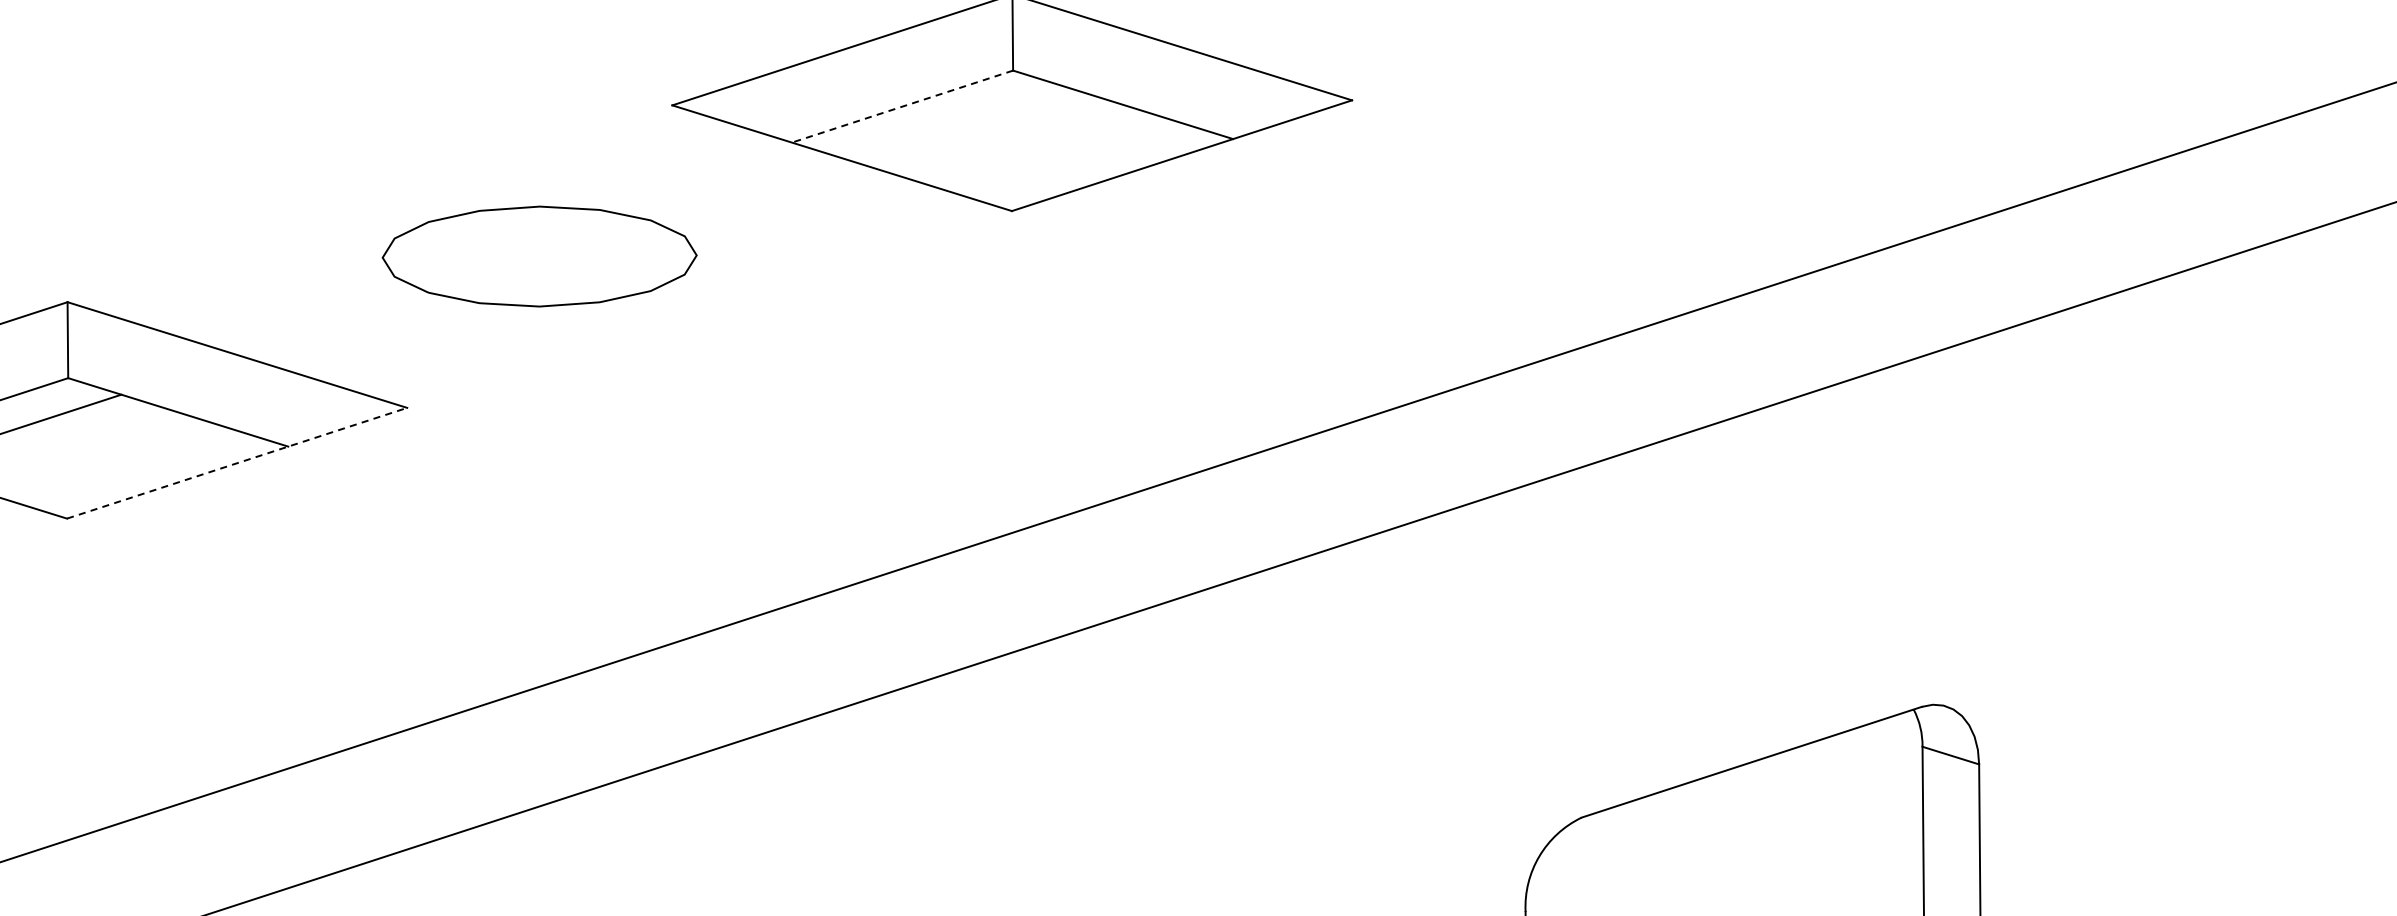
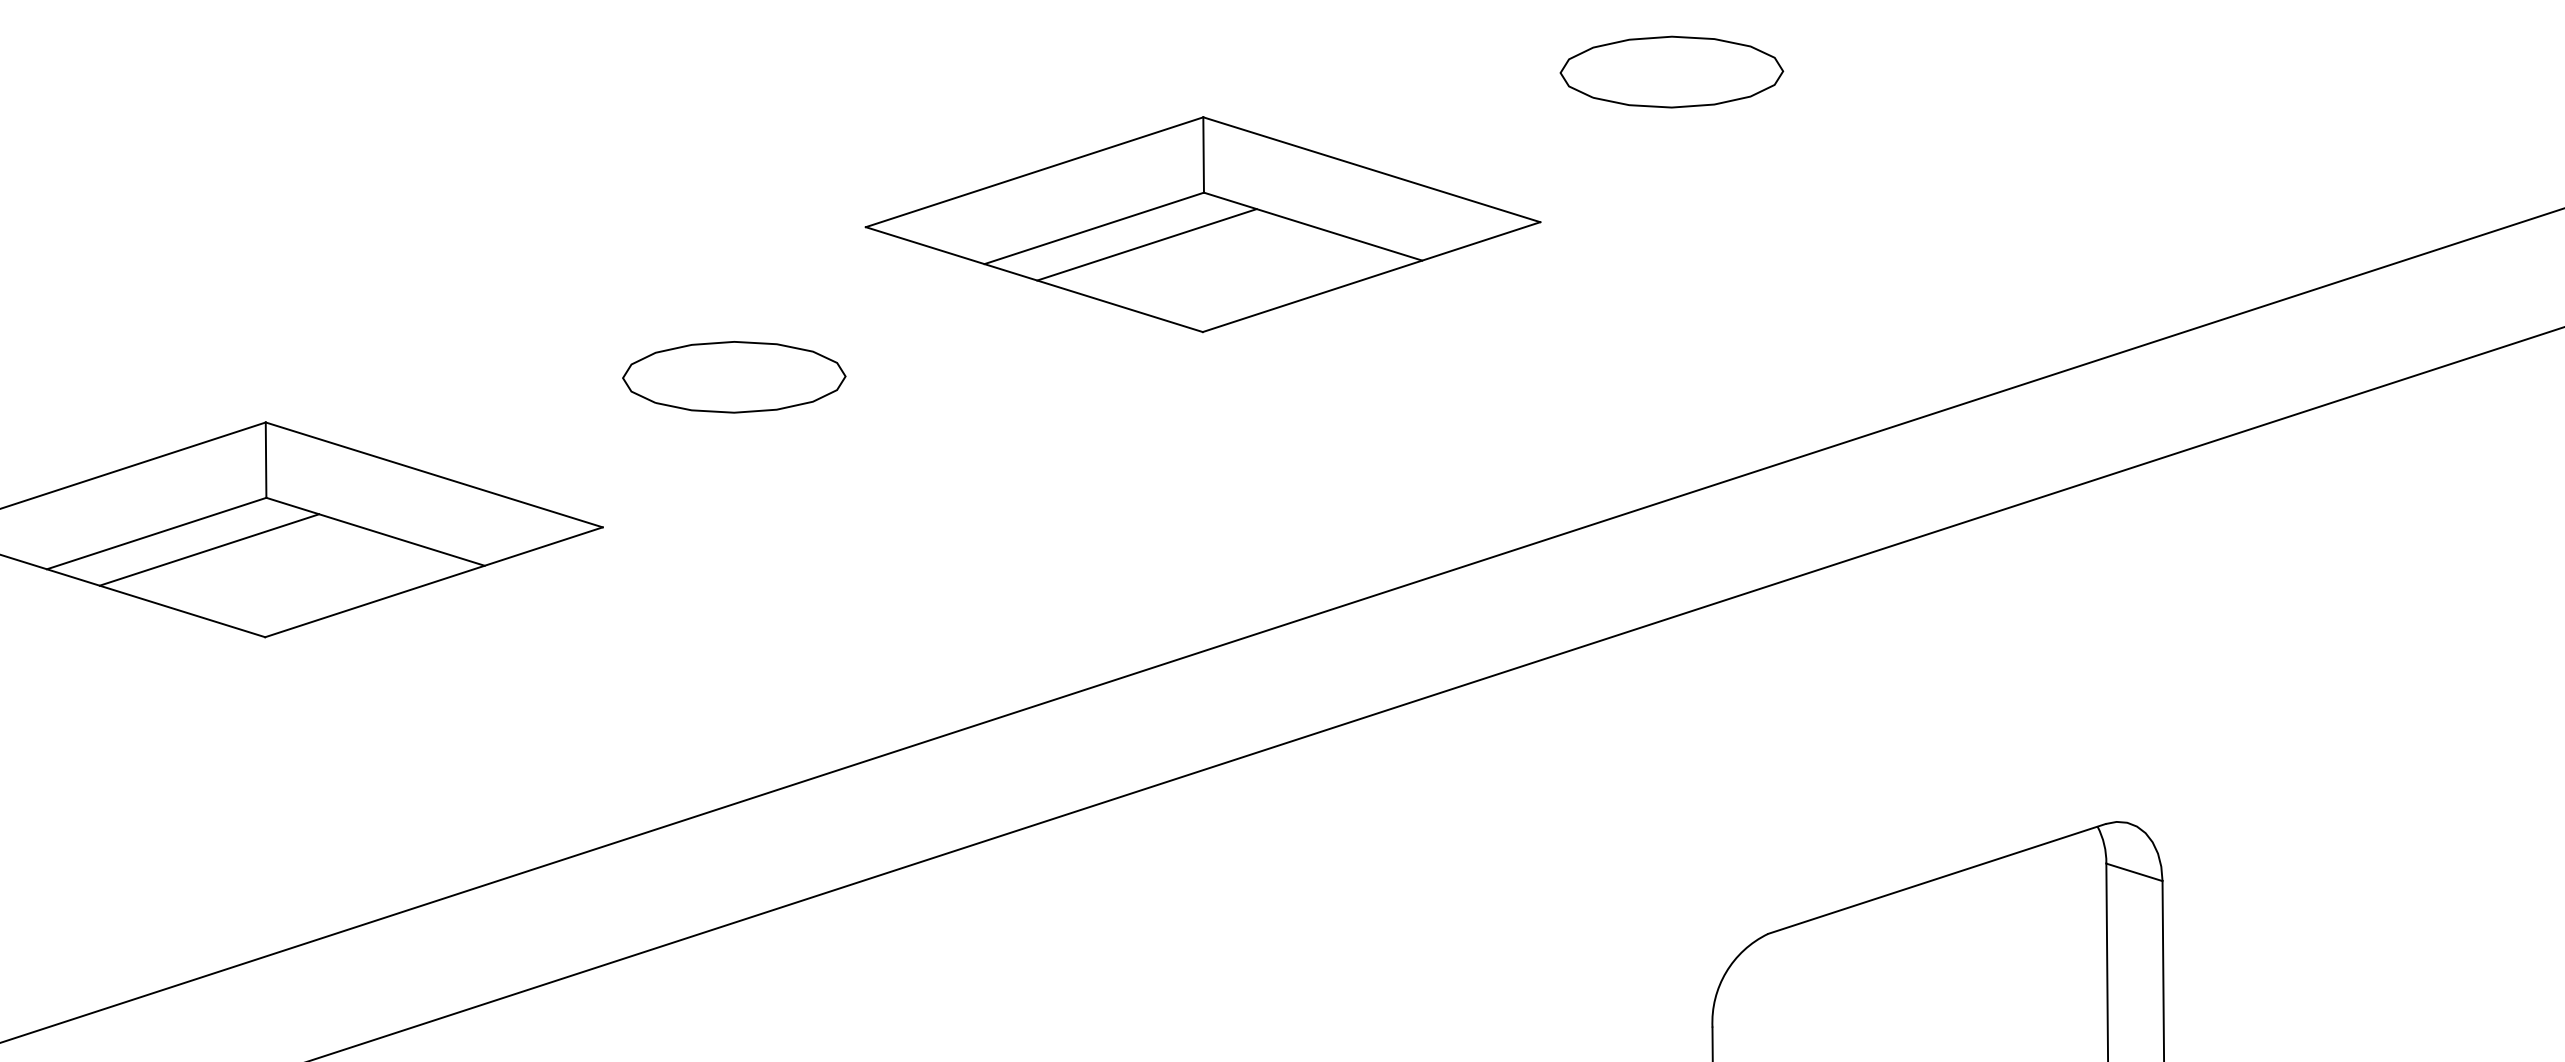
line: (901, 106) -> (1093, 228), dashed -> solid
line: (955, 122) -> (1146, 244), added
part: (539, 256) -> (734, 377), size x0.71
line: (237, 463) -> (434, 582), dashed -> solid

